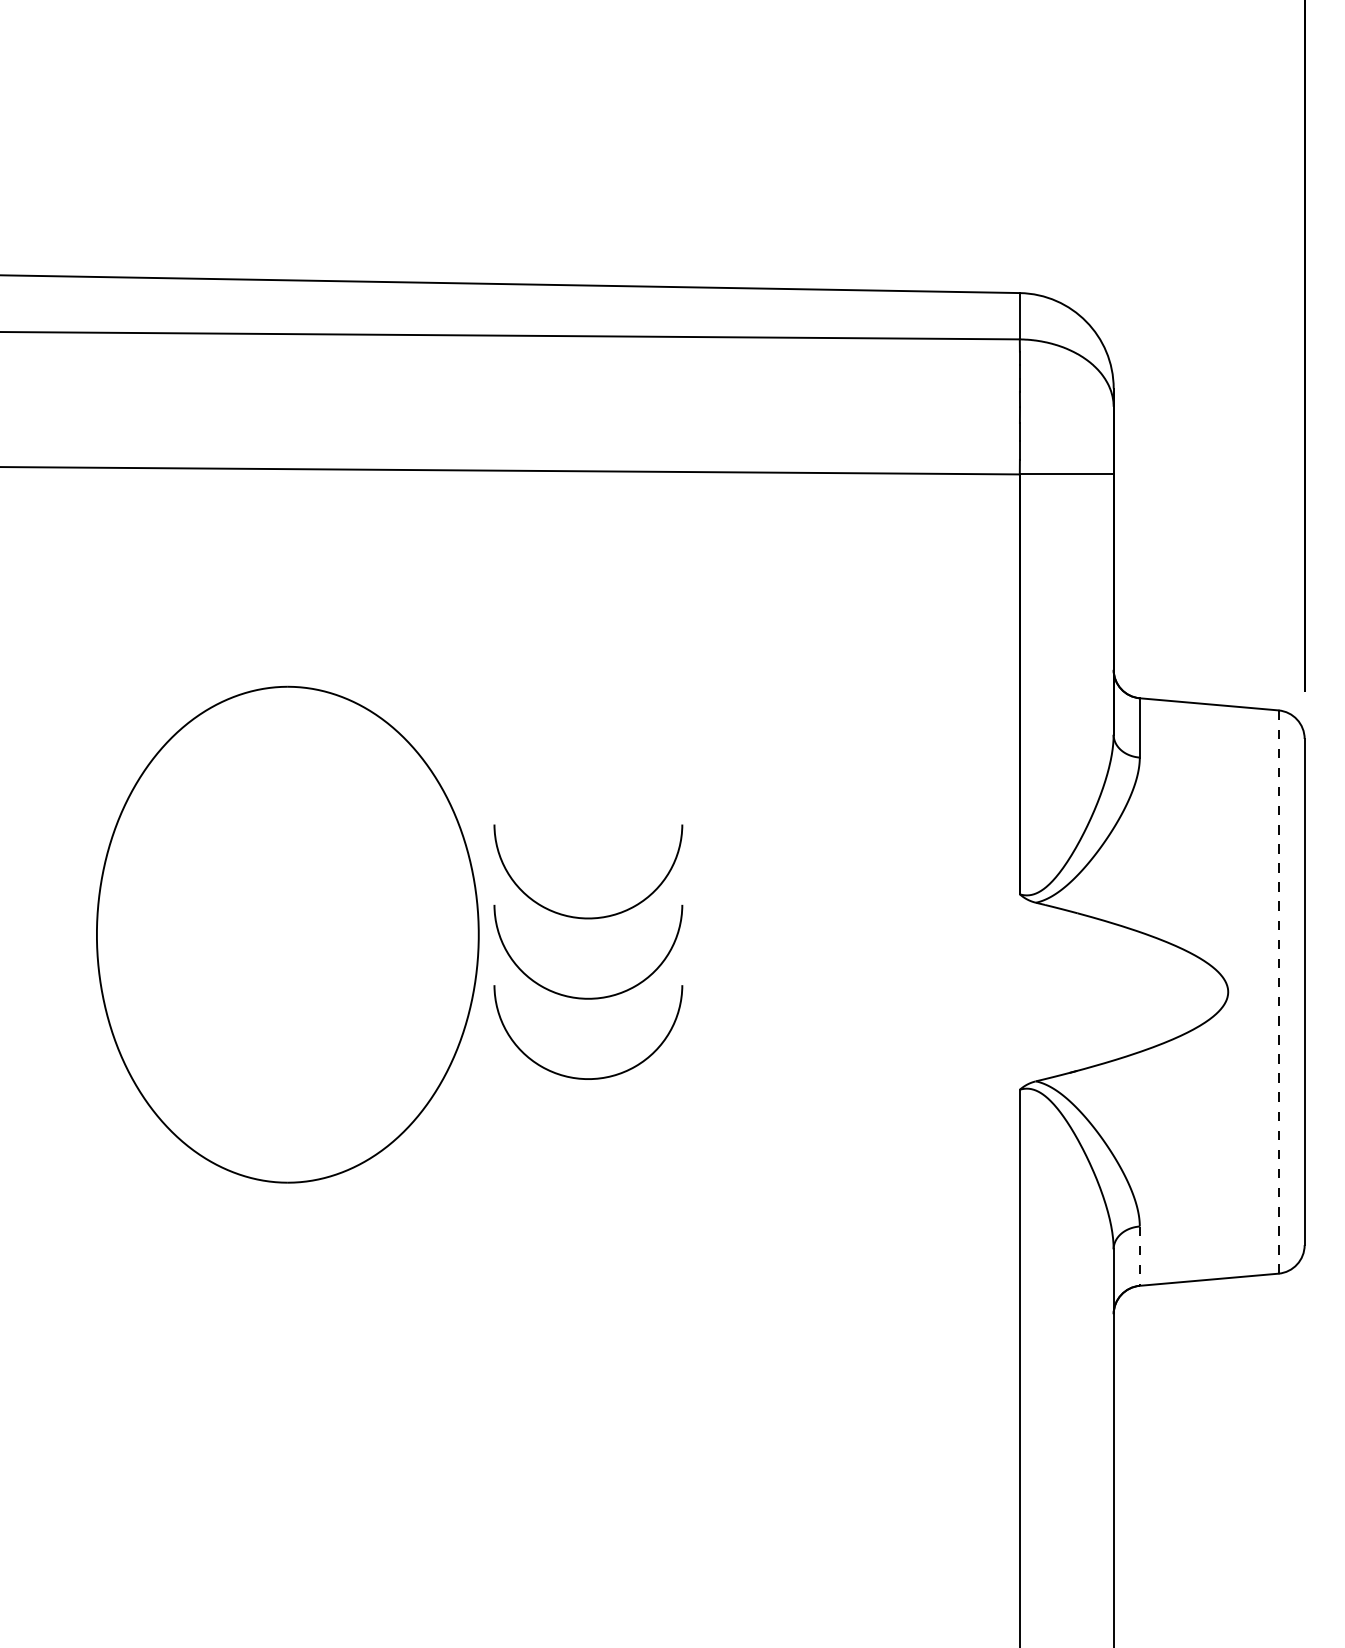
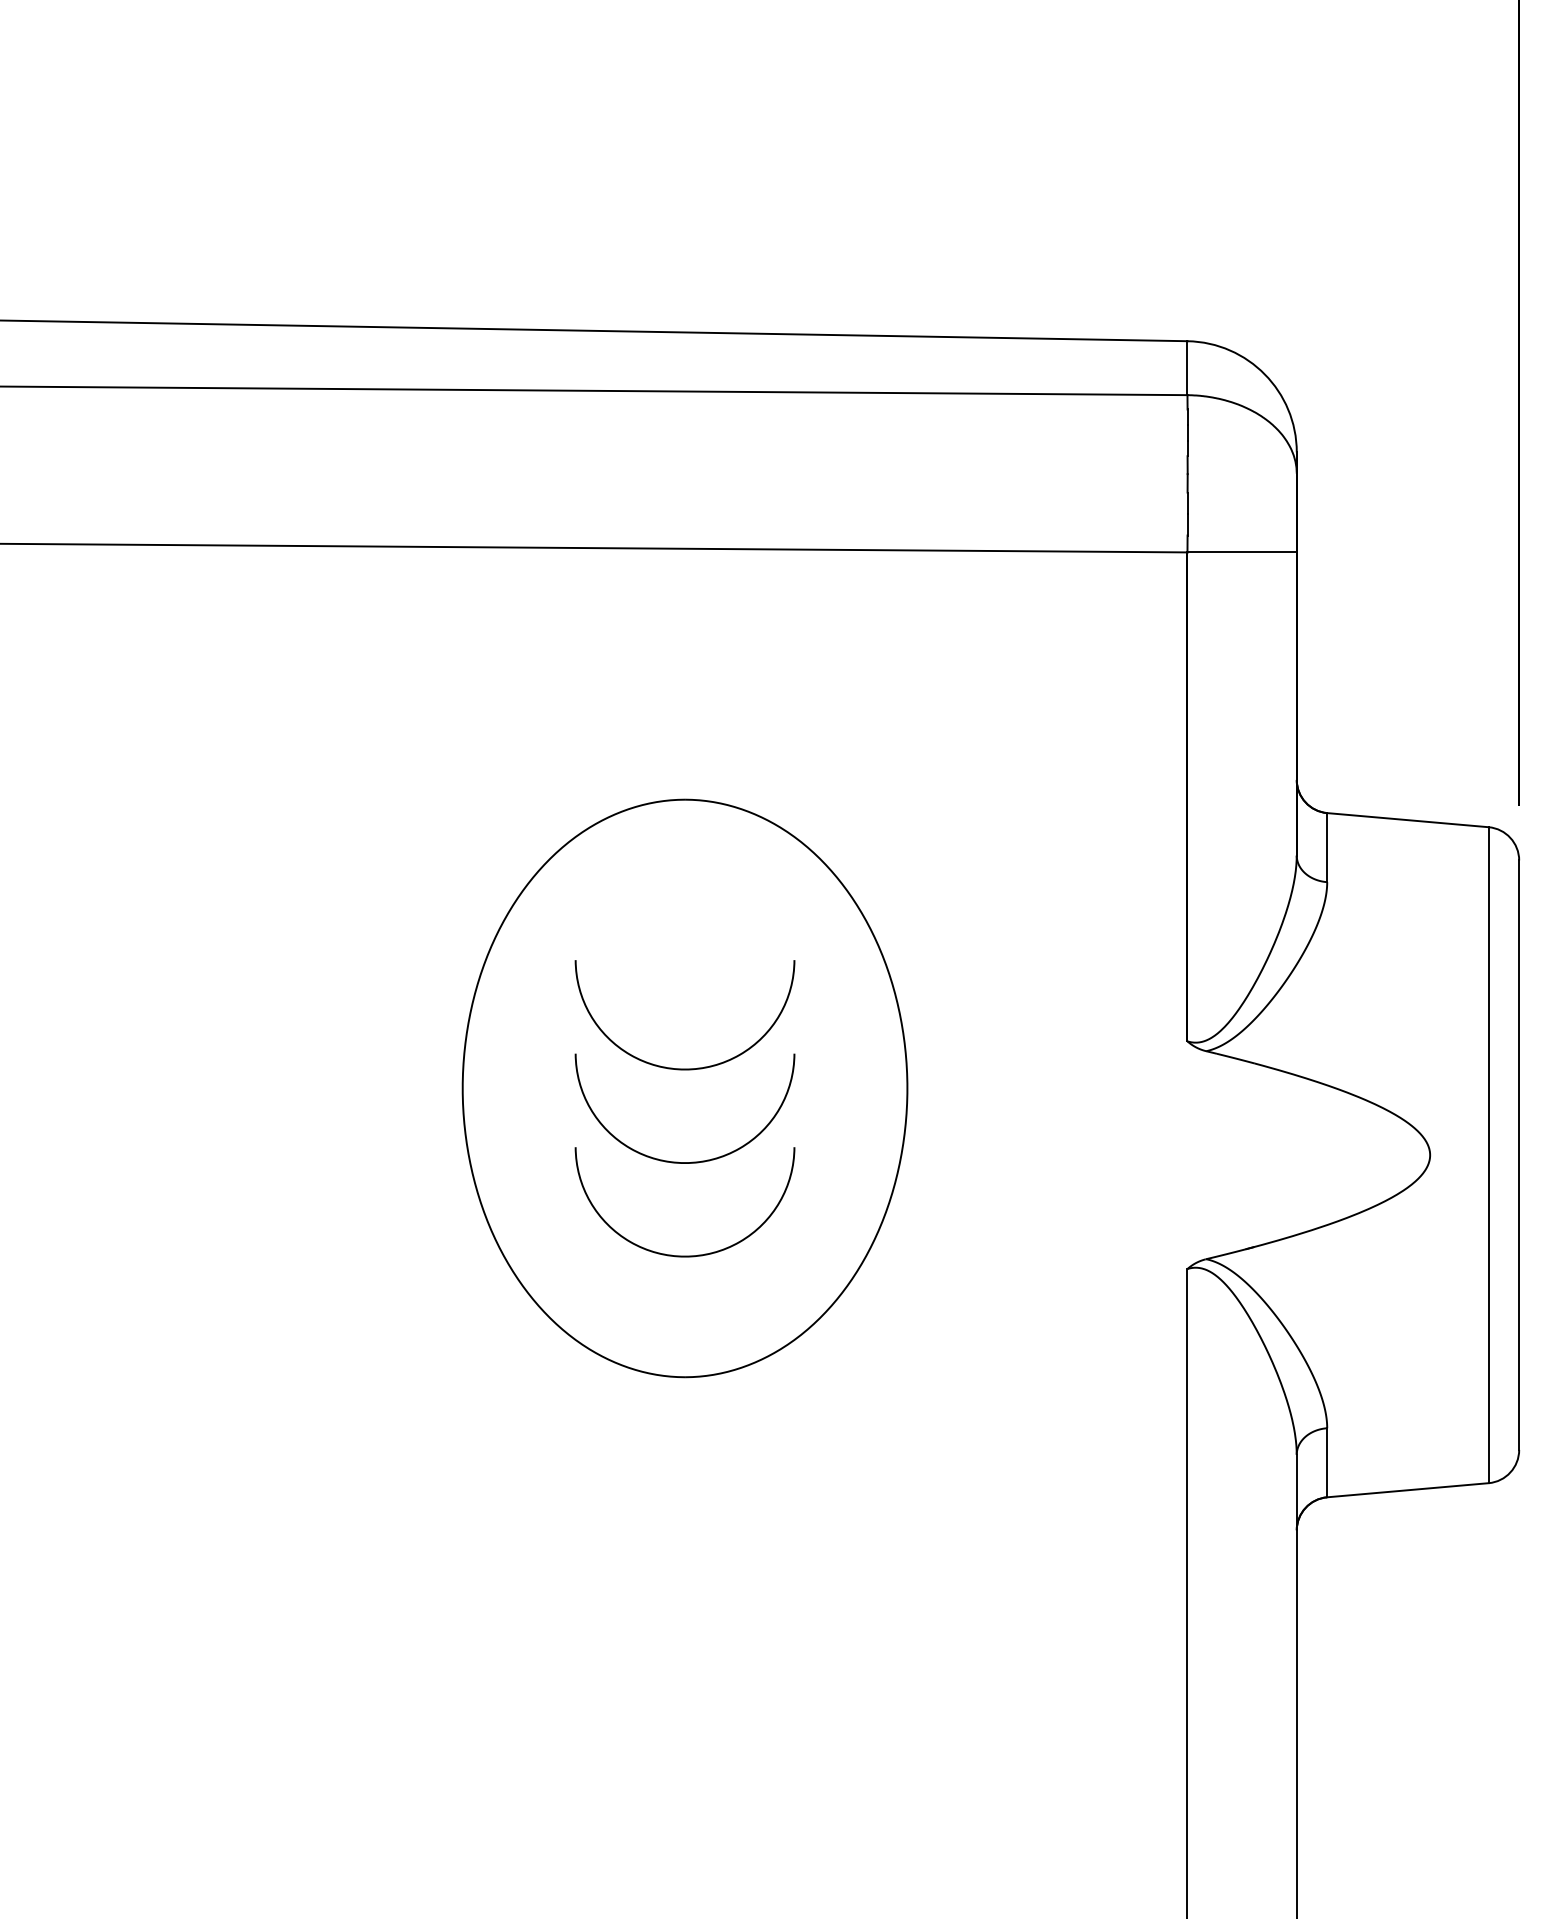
part: (287, 934) -> (684, 1088), moved
line: (1278, 992) -> (1488, 1155), dashed -> solid
line: (1140, 1255) -> (1327, 1462), dashed -> solid

